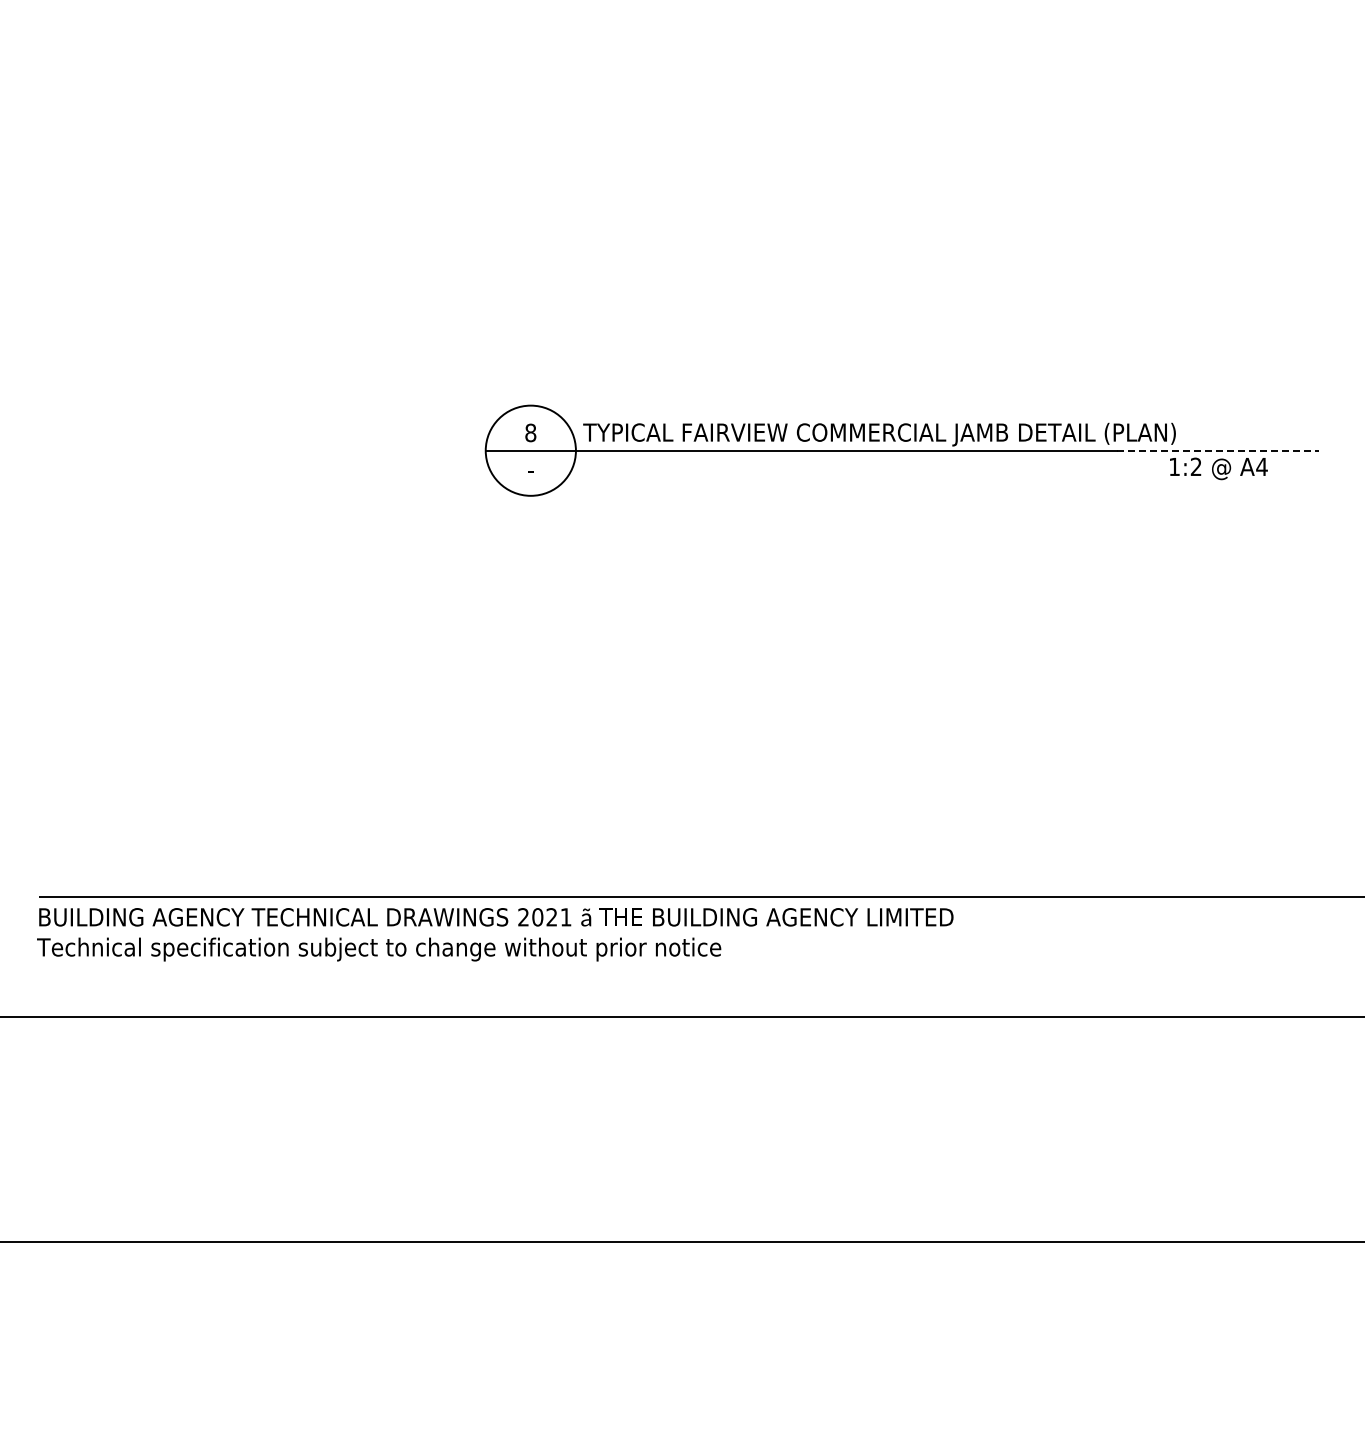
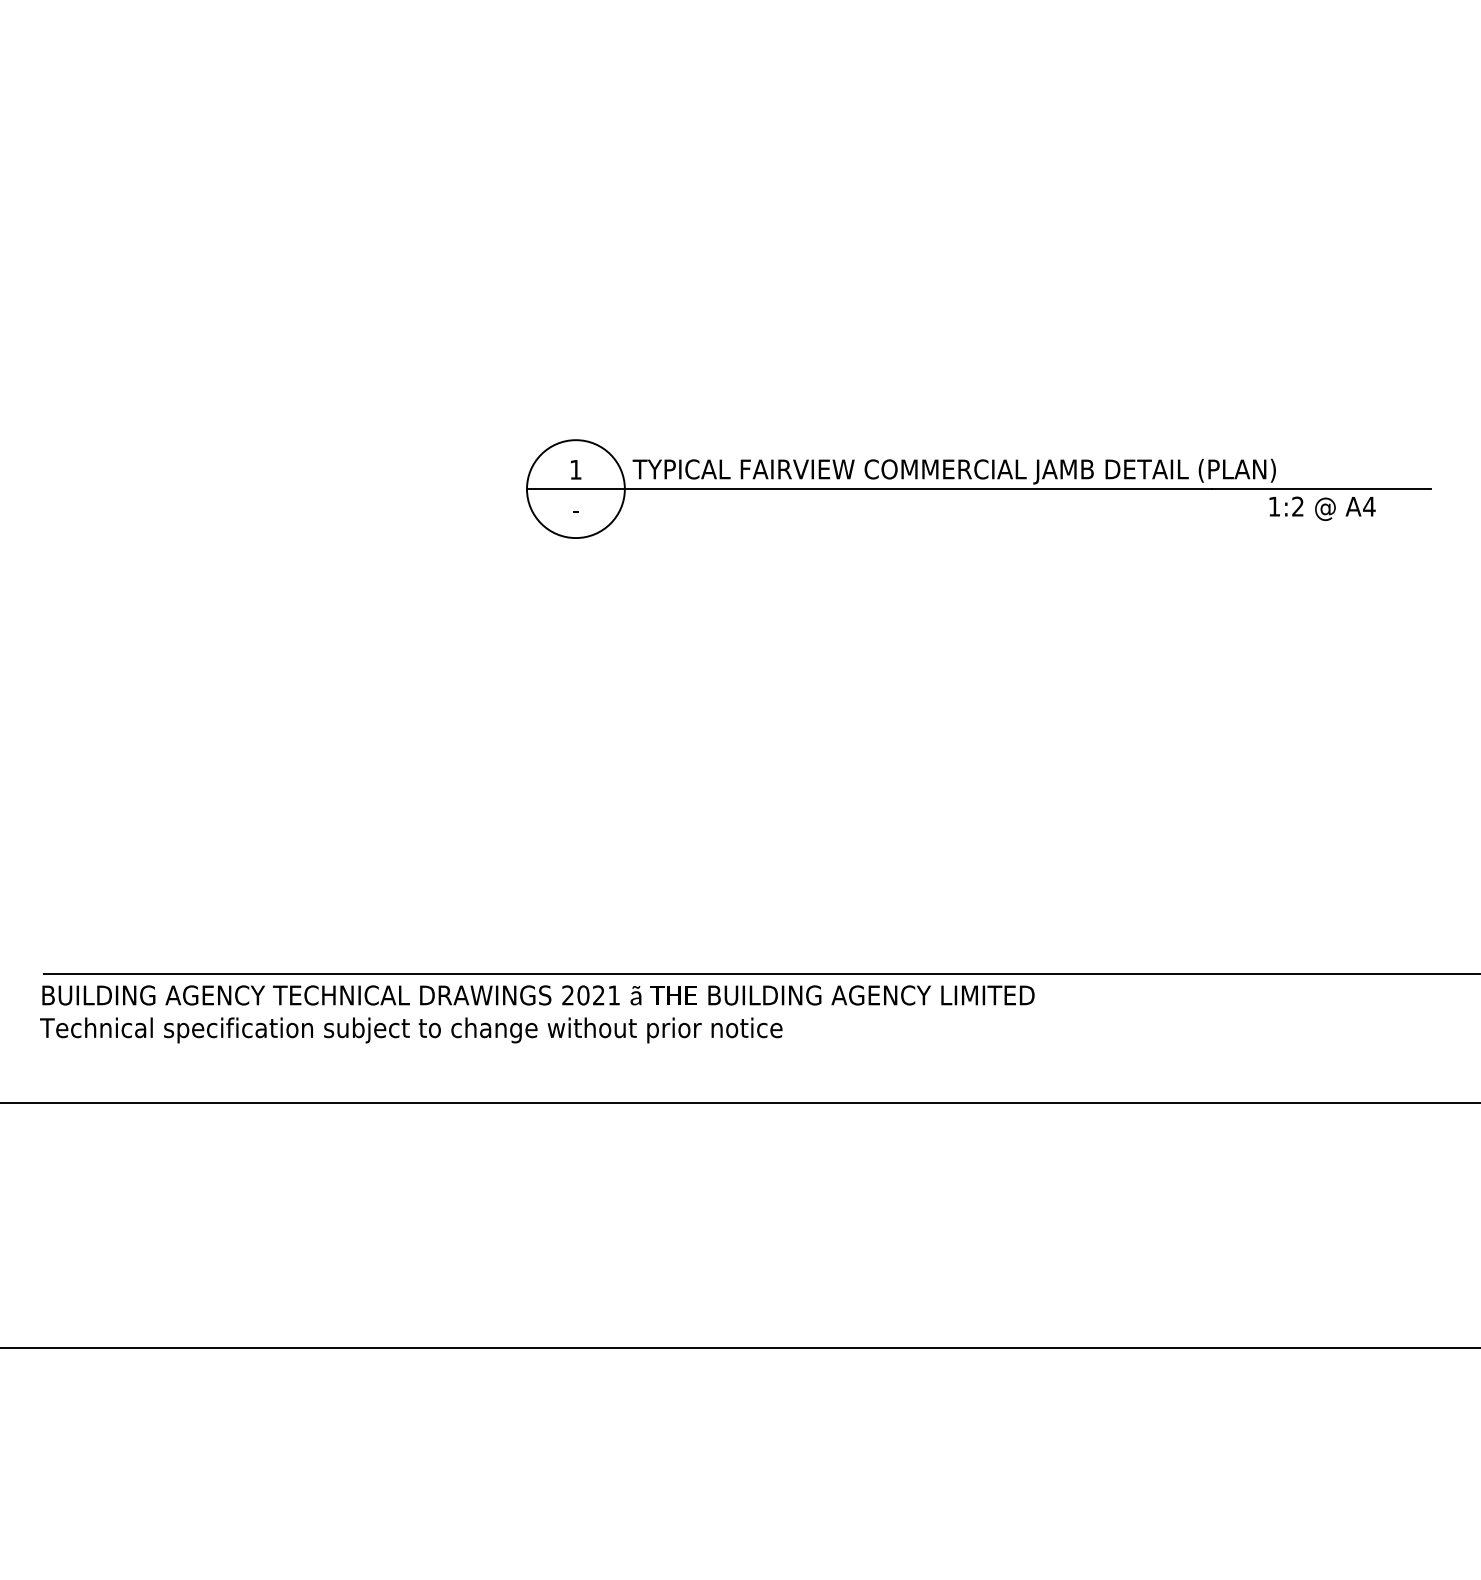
text: (530, 432) -> (575, 469), 8 -> 1
line: (1218, 450) -> (1322, 488), dashed -> solid

